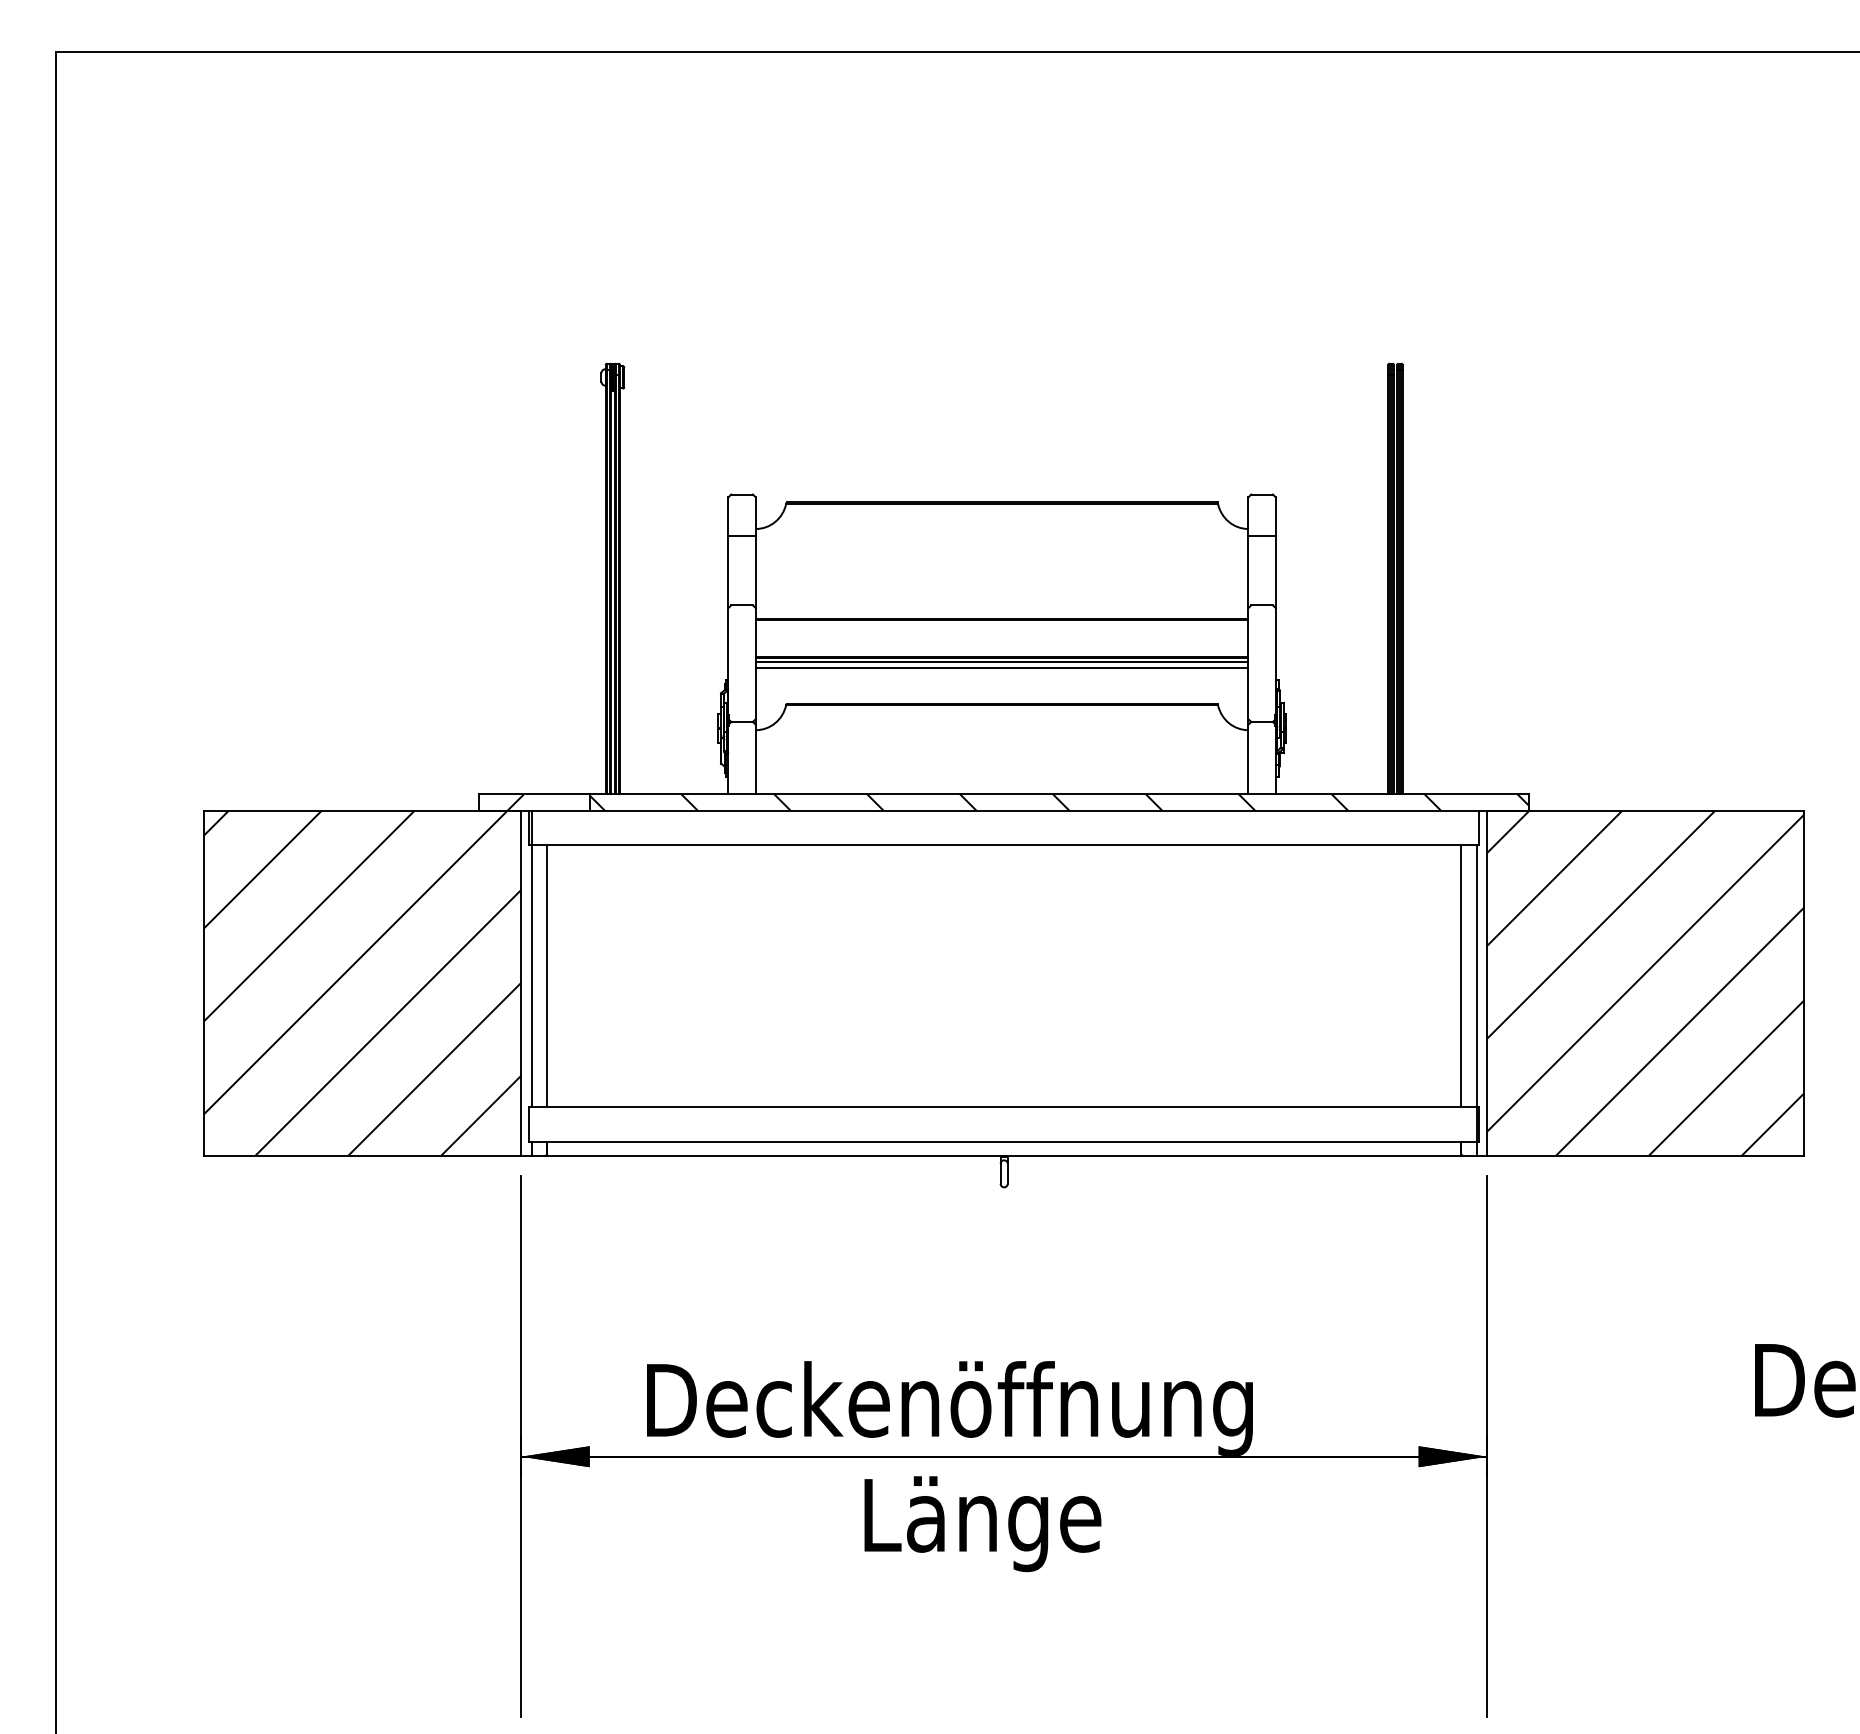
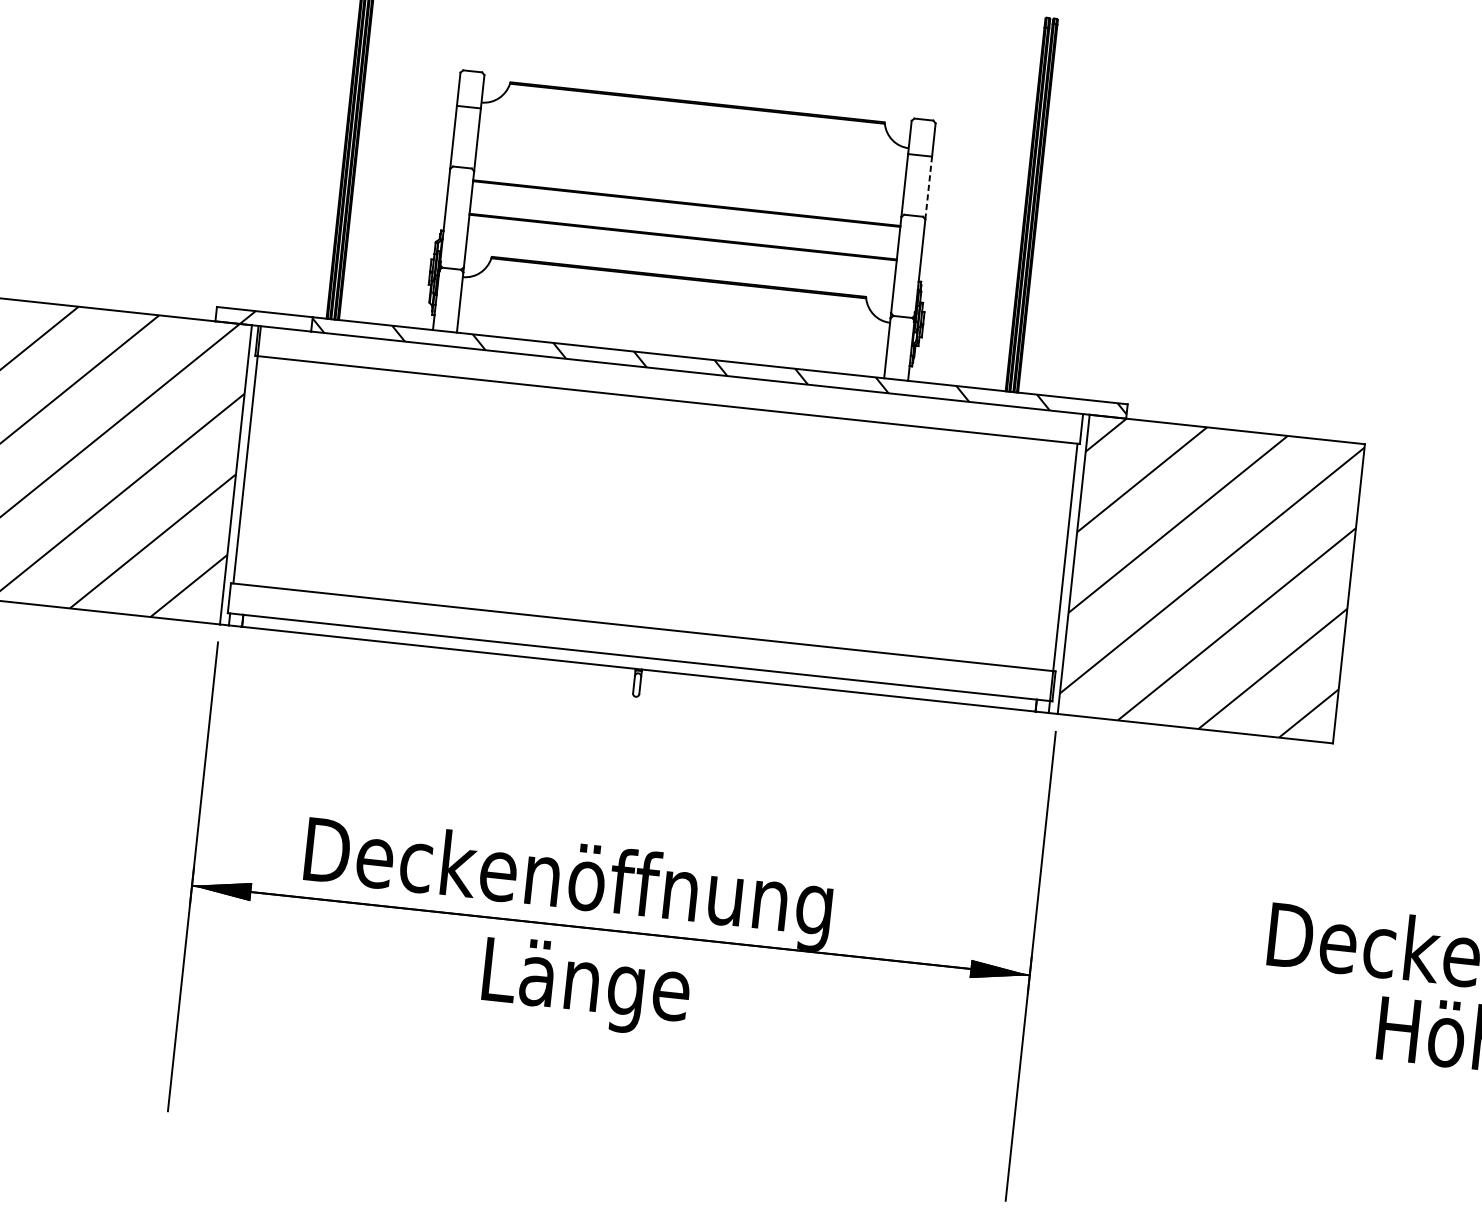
line: (1275, 571) -> (928, 187), solid -> dashed
line: (1001, 661) -> (682, 240), removed
line: (1001, 668) -> (681, 246), removed
line: (546, 976) -> (258, 471), removed
line: (1461, 976) -> (1052, 556), removed

